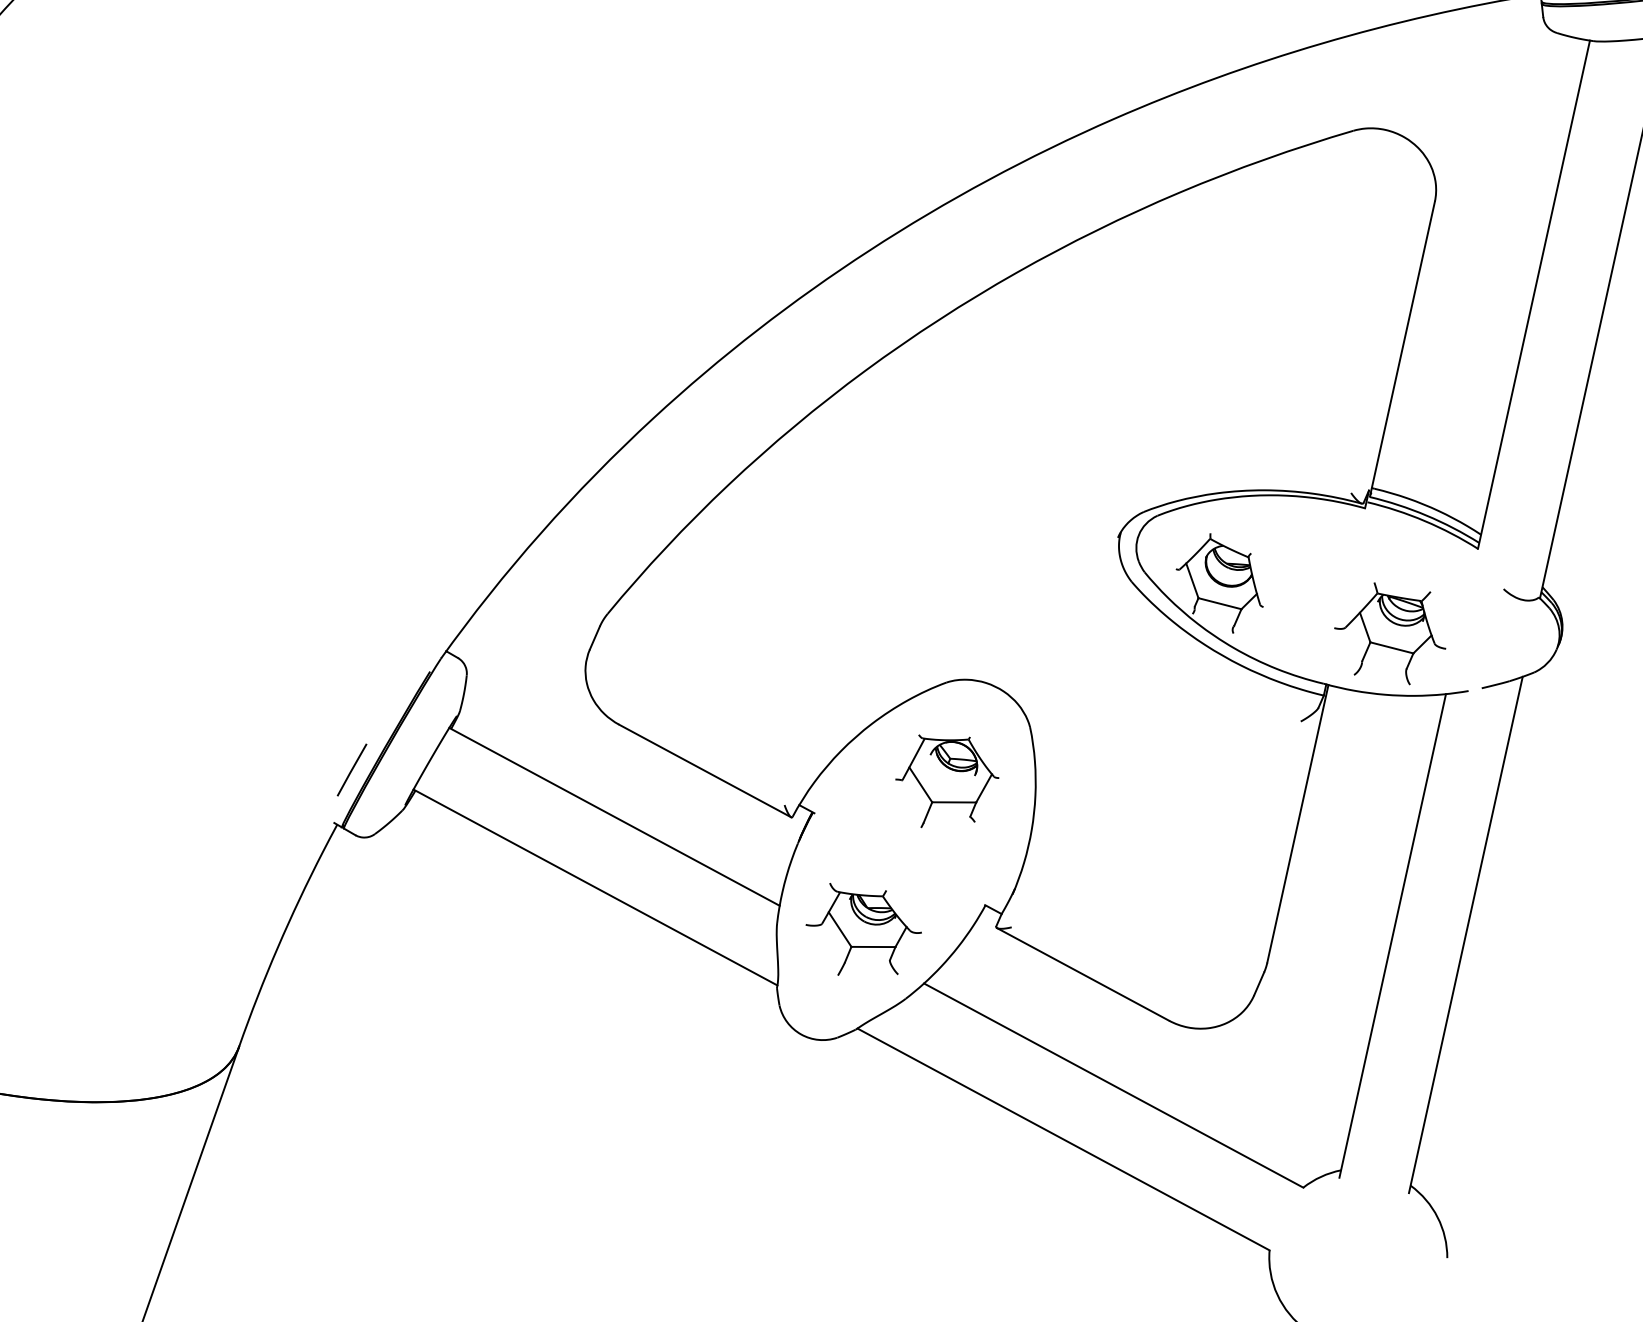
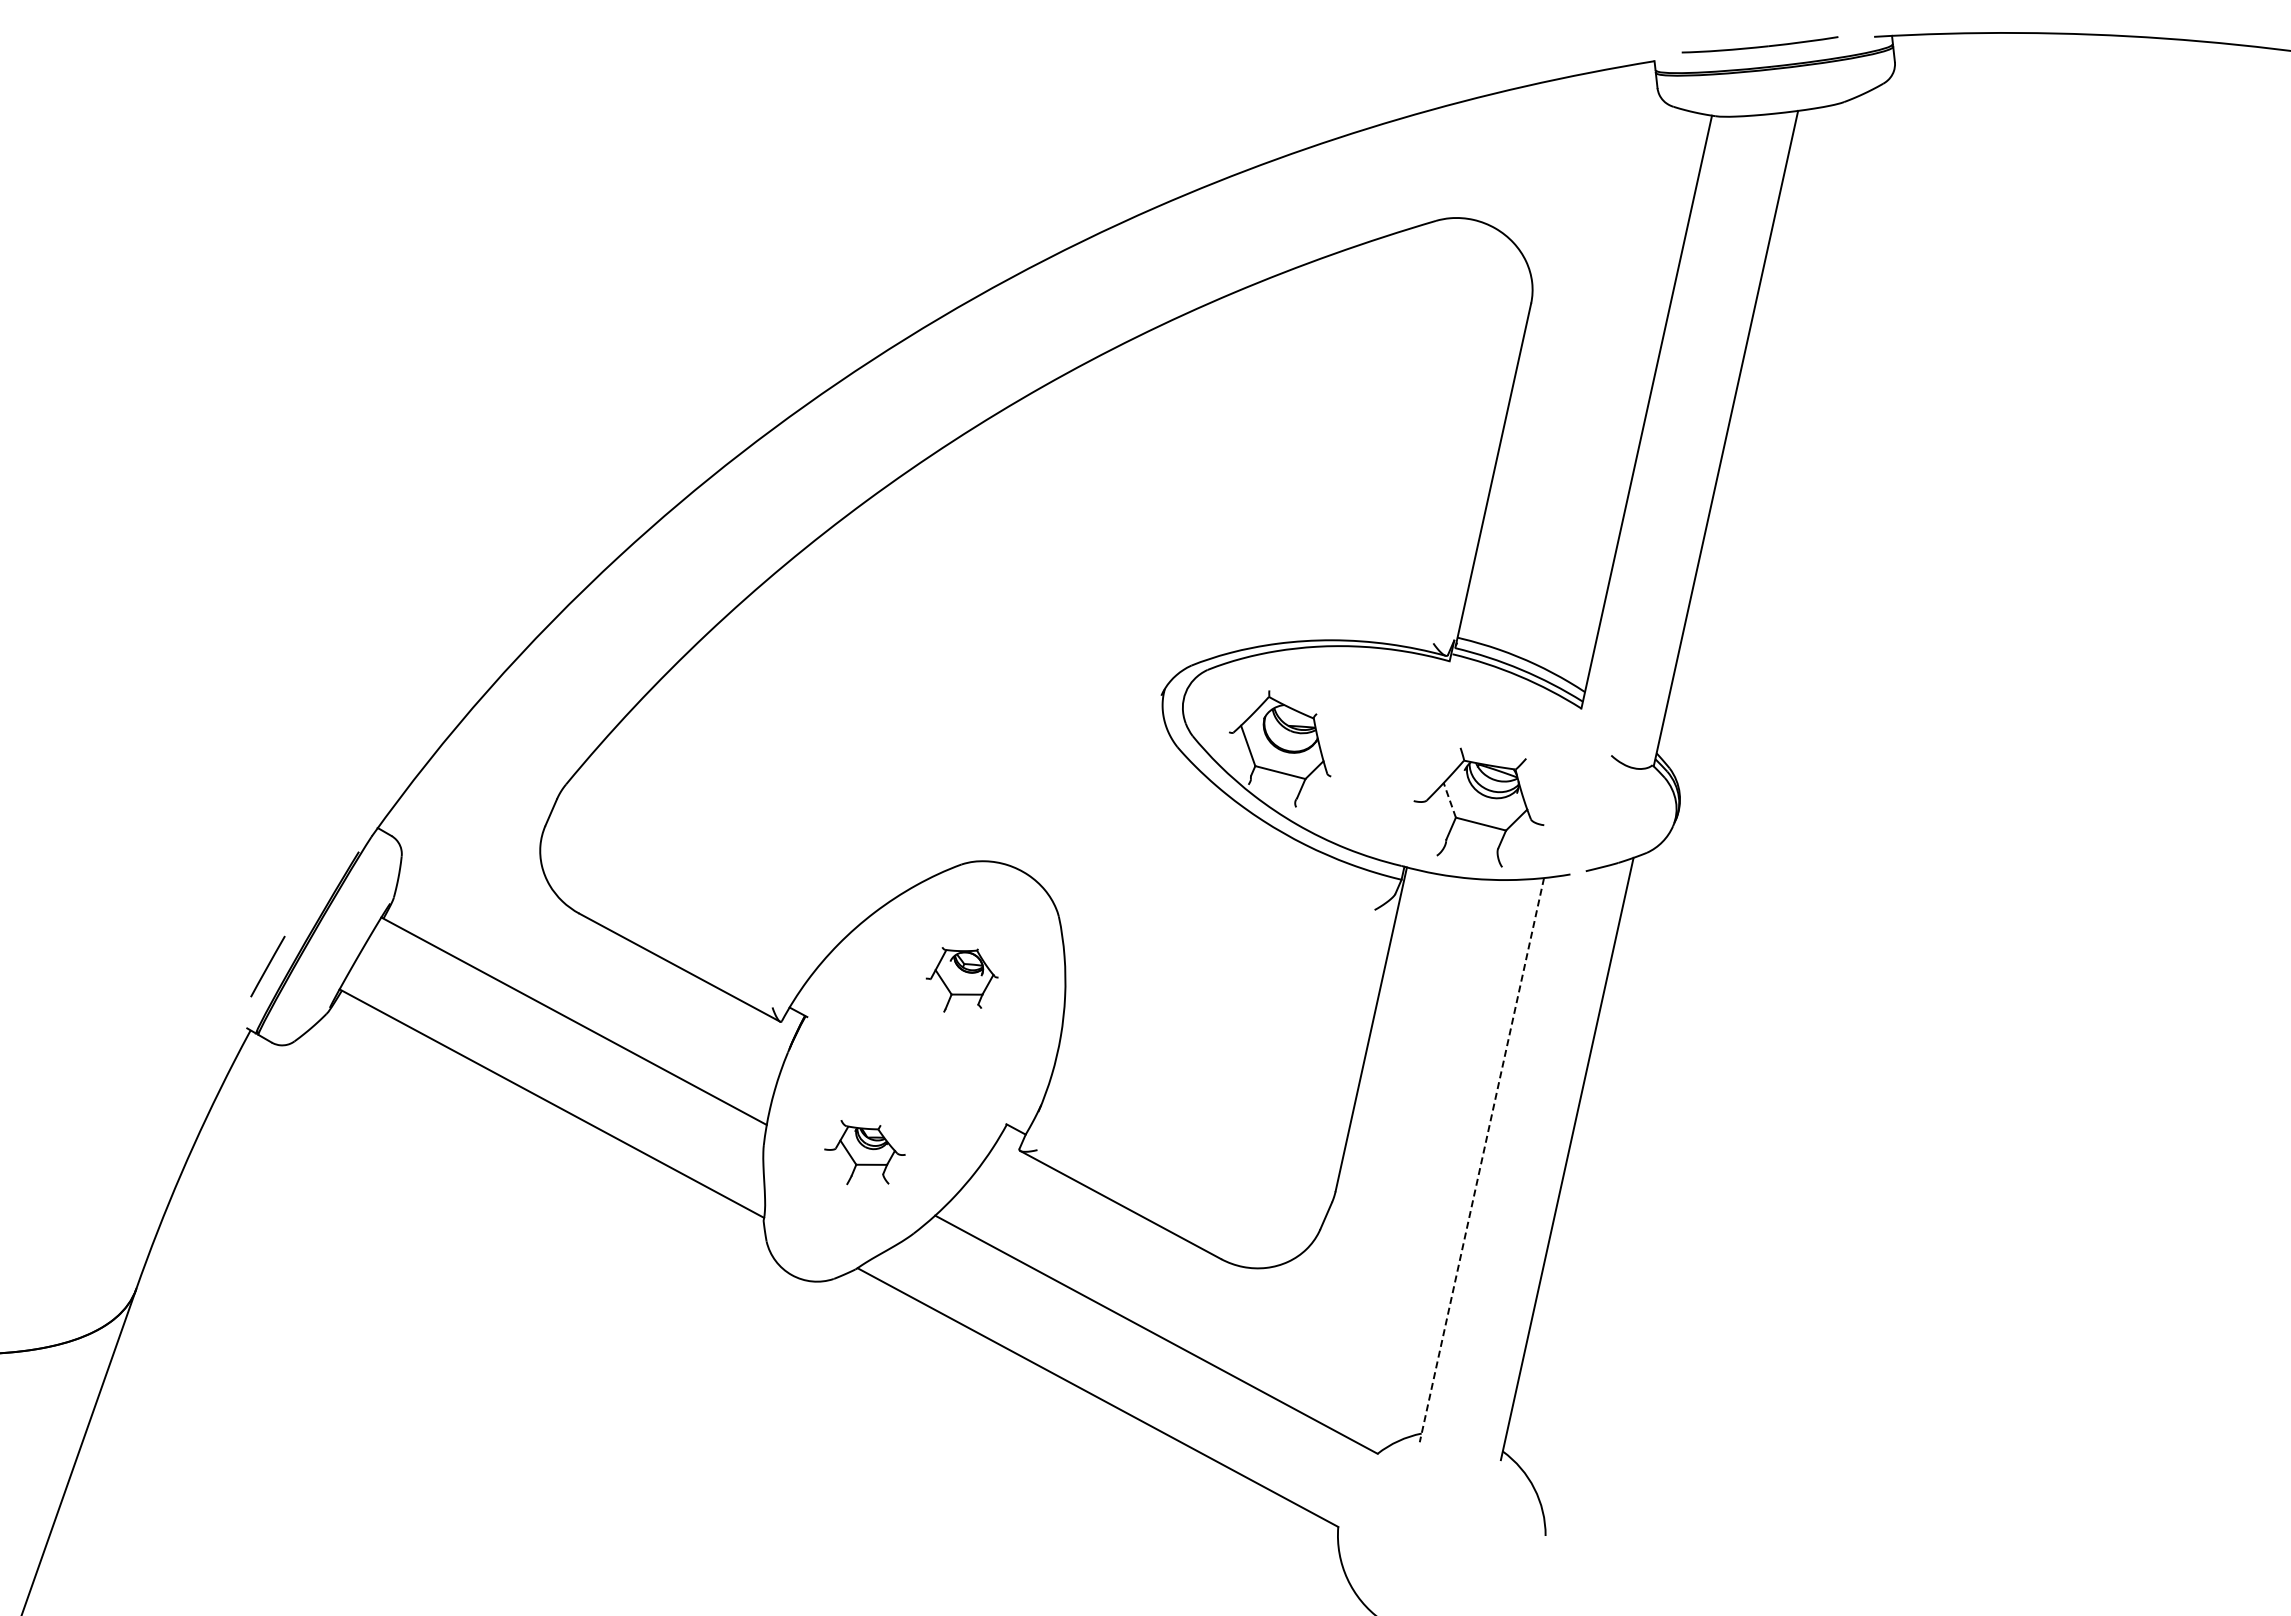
line: (1364, 626) -> (1449, 799), solid -> dashed
part: (946, 781) -> (961, 979), size x0.6
part: (863, 929) -> (864, 1152), size x0.6
line: (1392, 936) -> (1481, 1160), solid -> dashed

